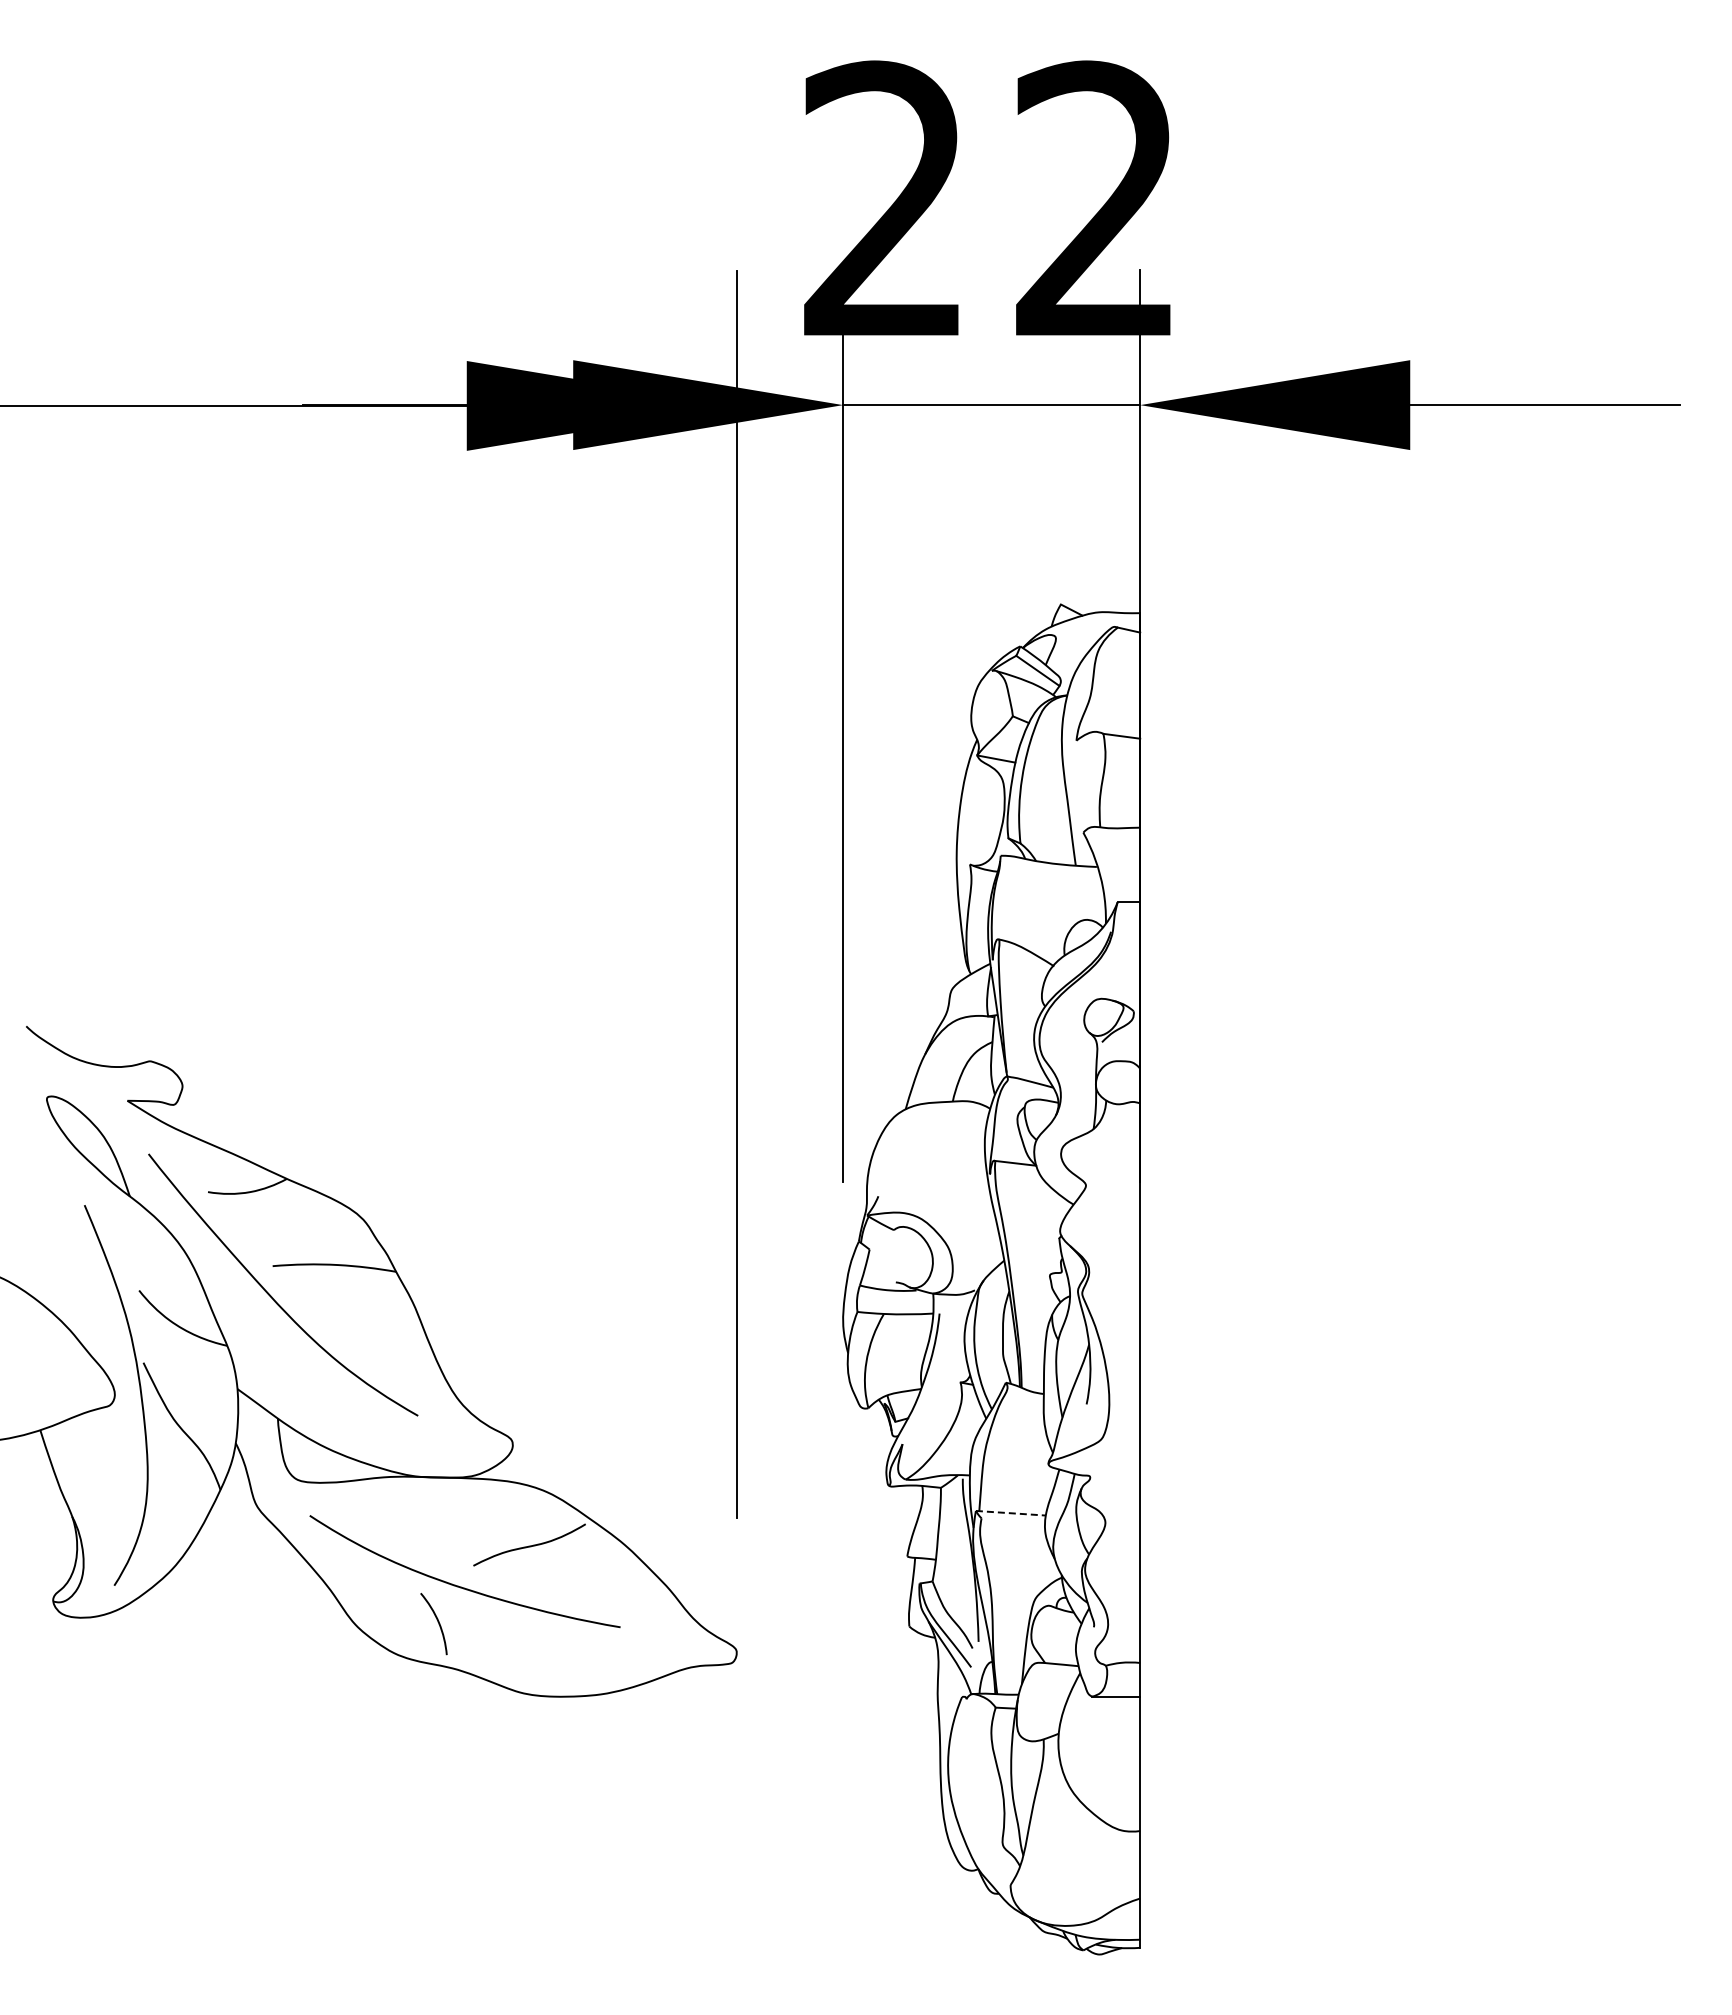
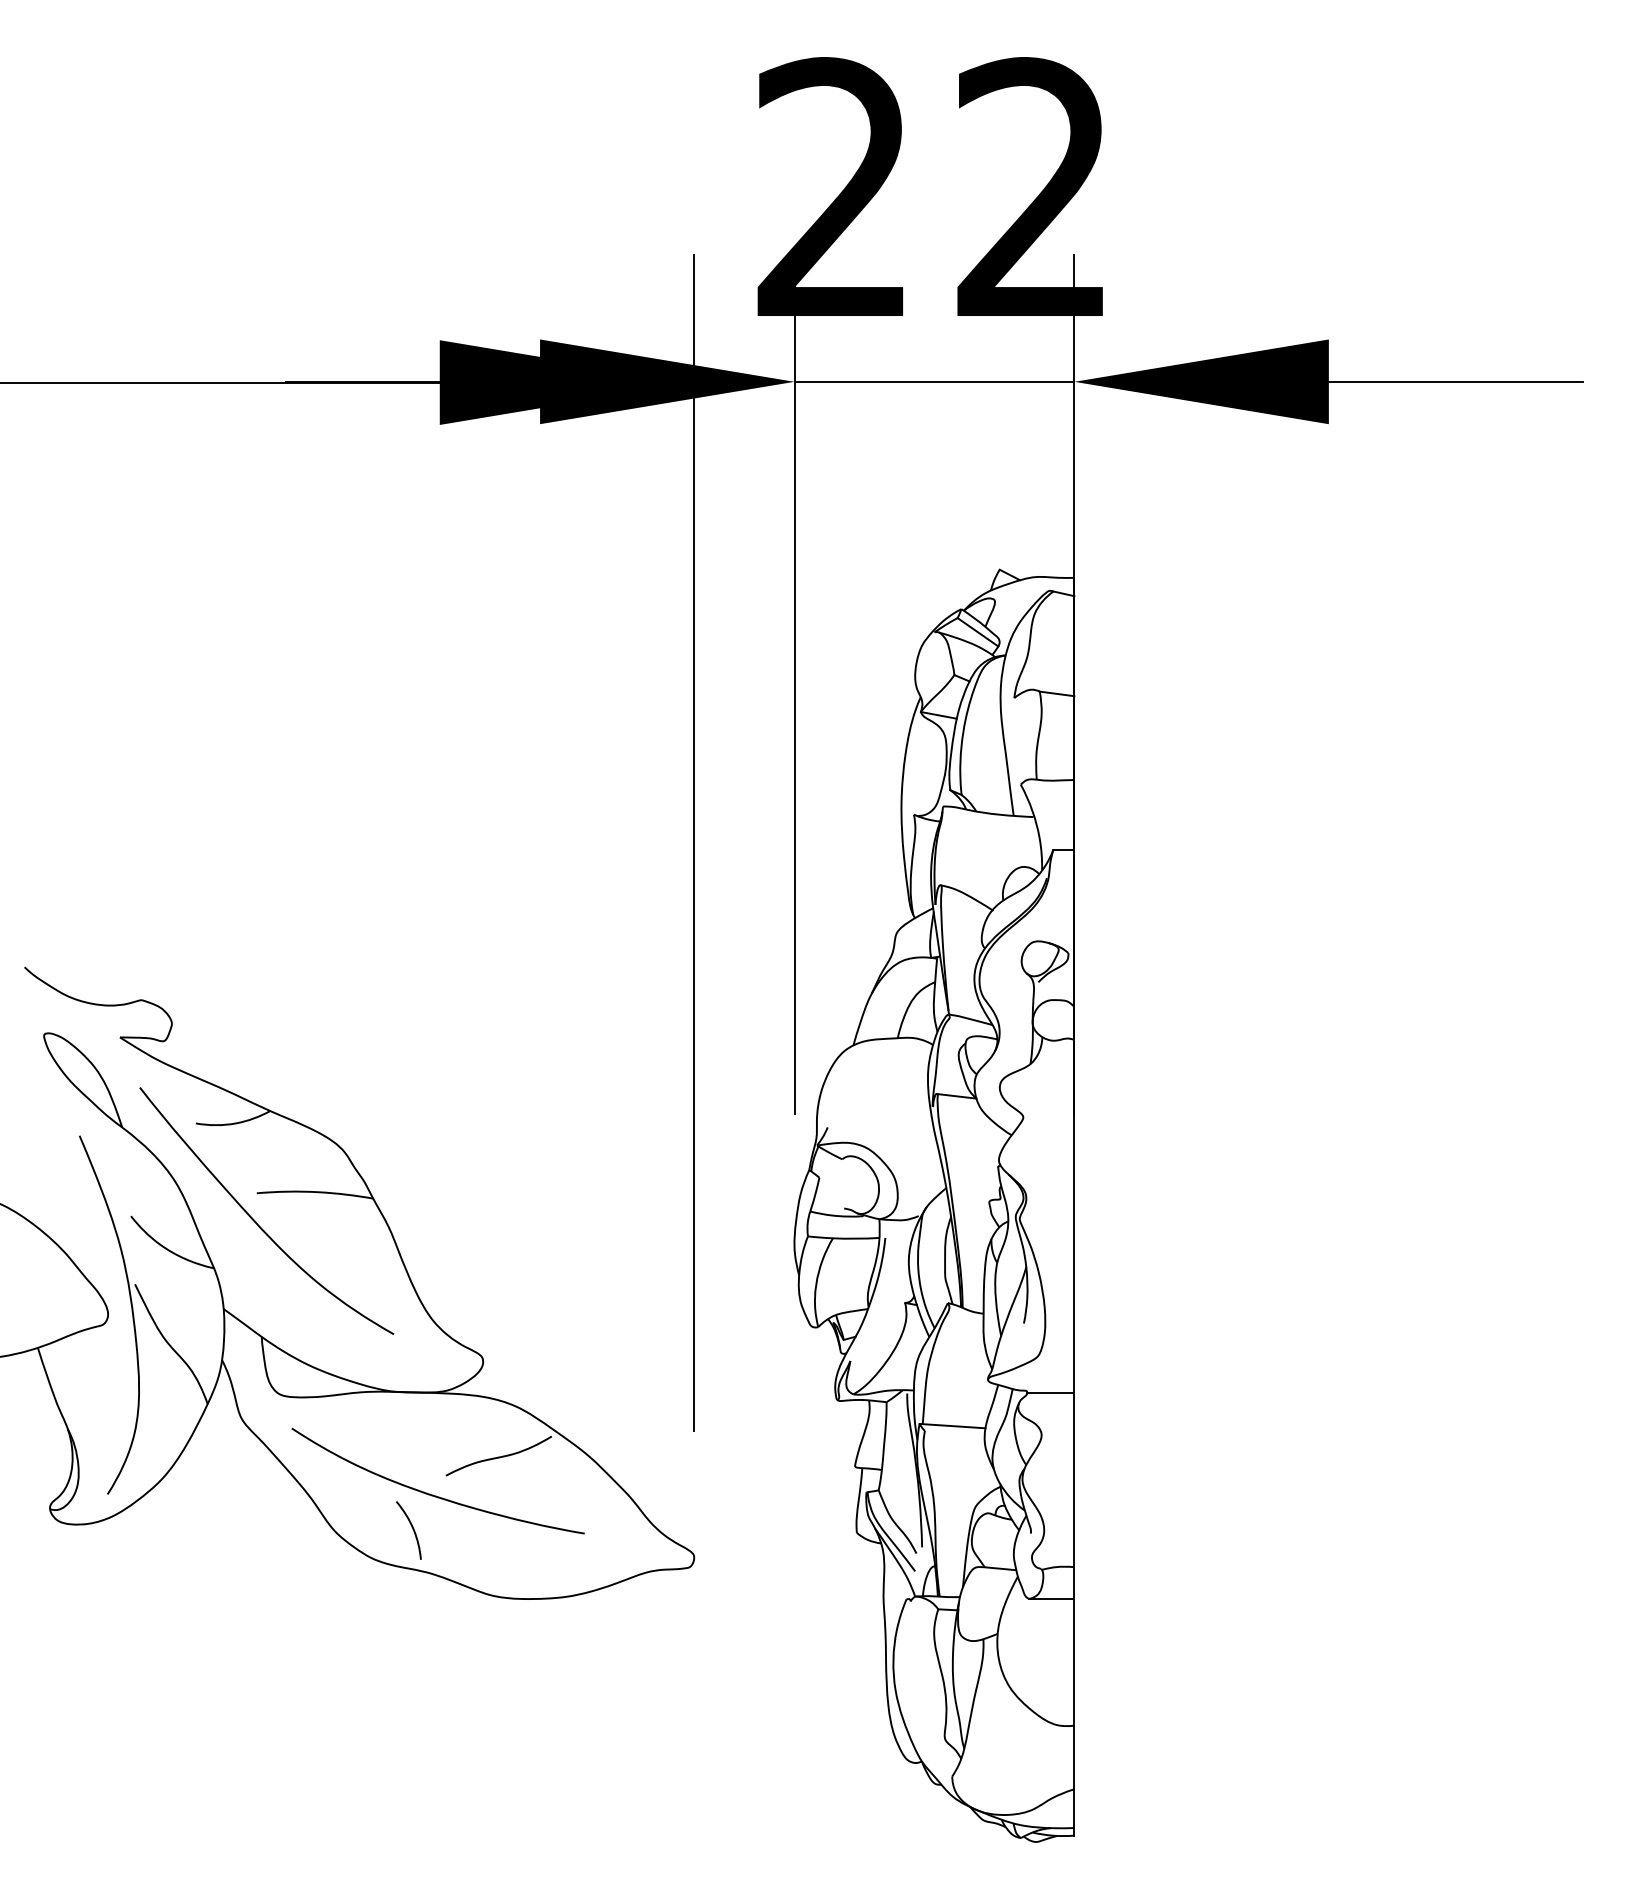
line: (1115, 1478) -> (1051, 1393), added
line: (1011, 1513) -> (953, 1426), dashed -> solid

